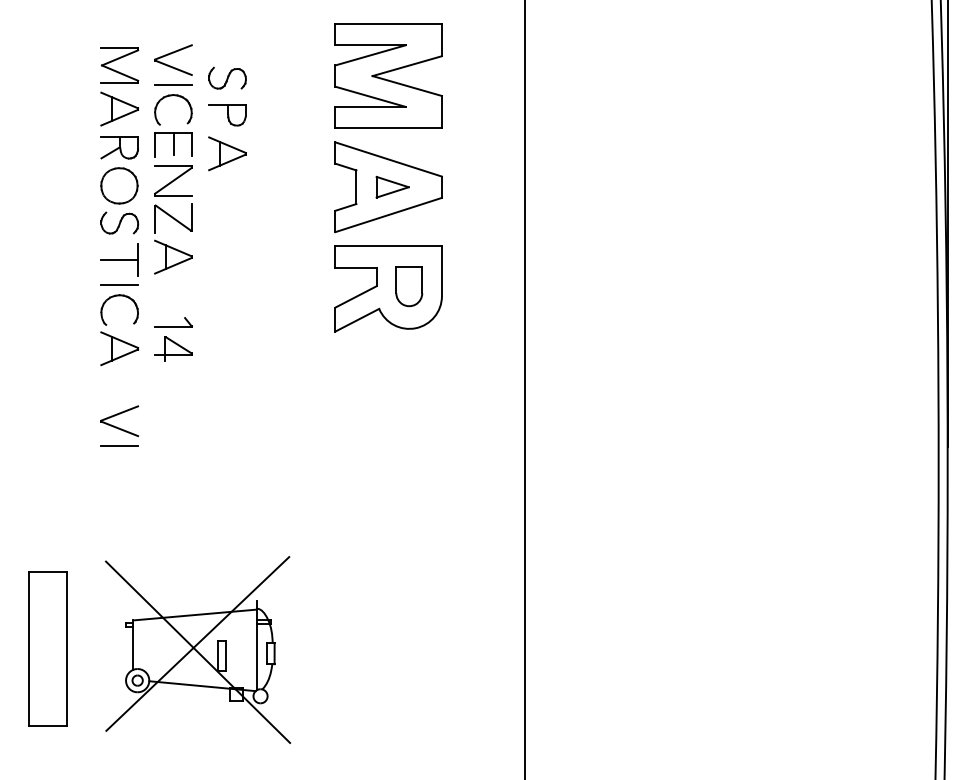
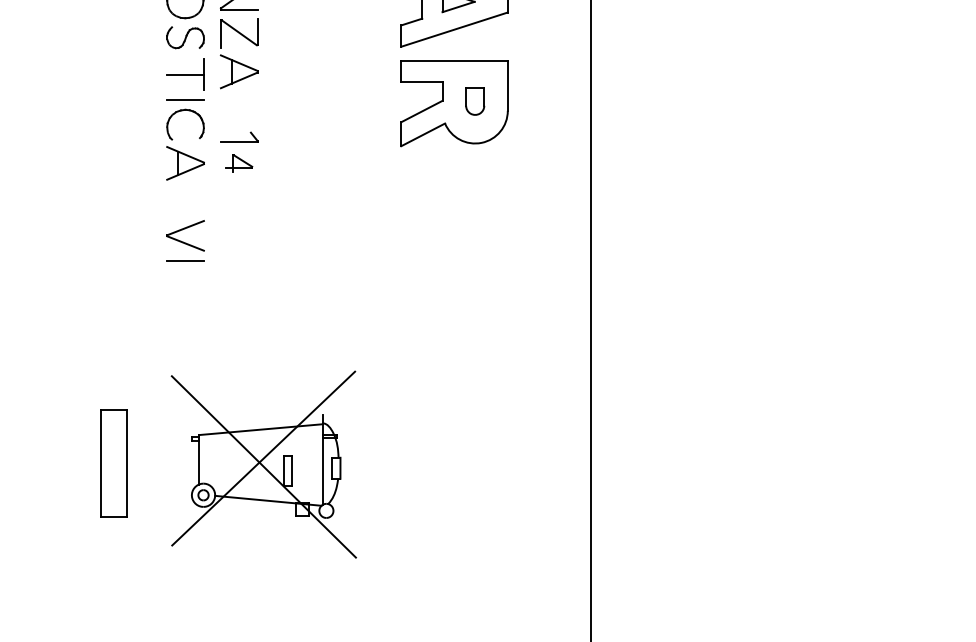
part: (409, 286) -> (475, 101), size x0.7
part: (173, 348) -> (239, 163), size x0.7
part: (47, 648) -> (113, 463), size x0.7

